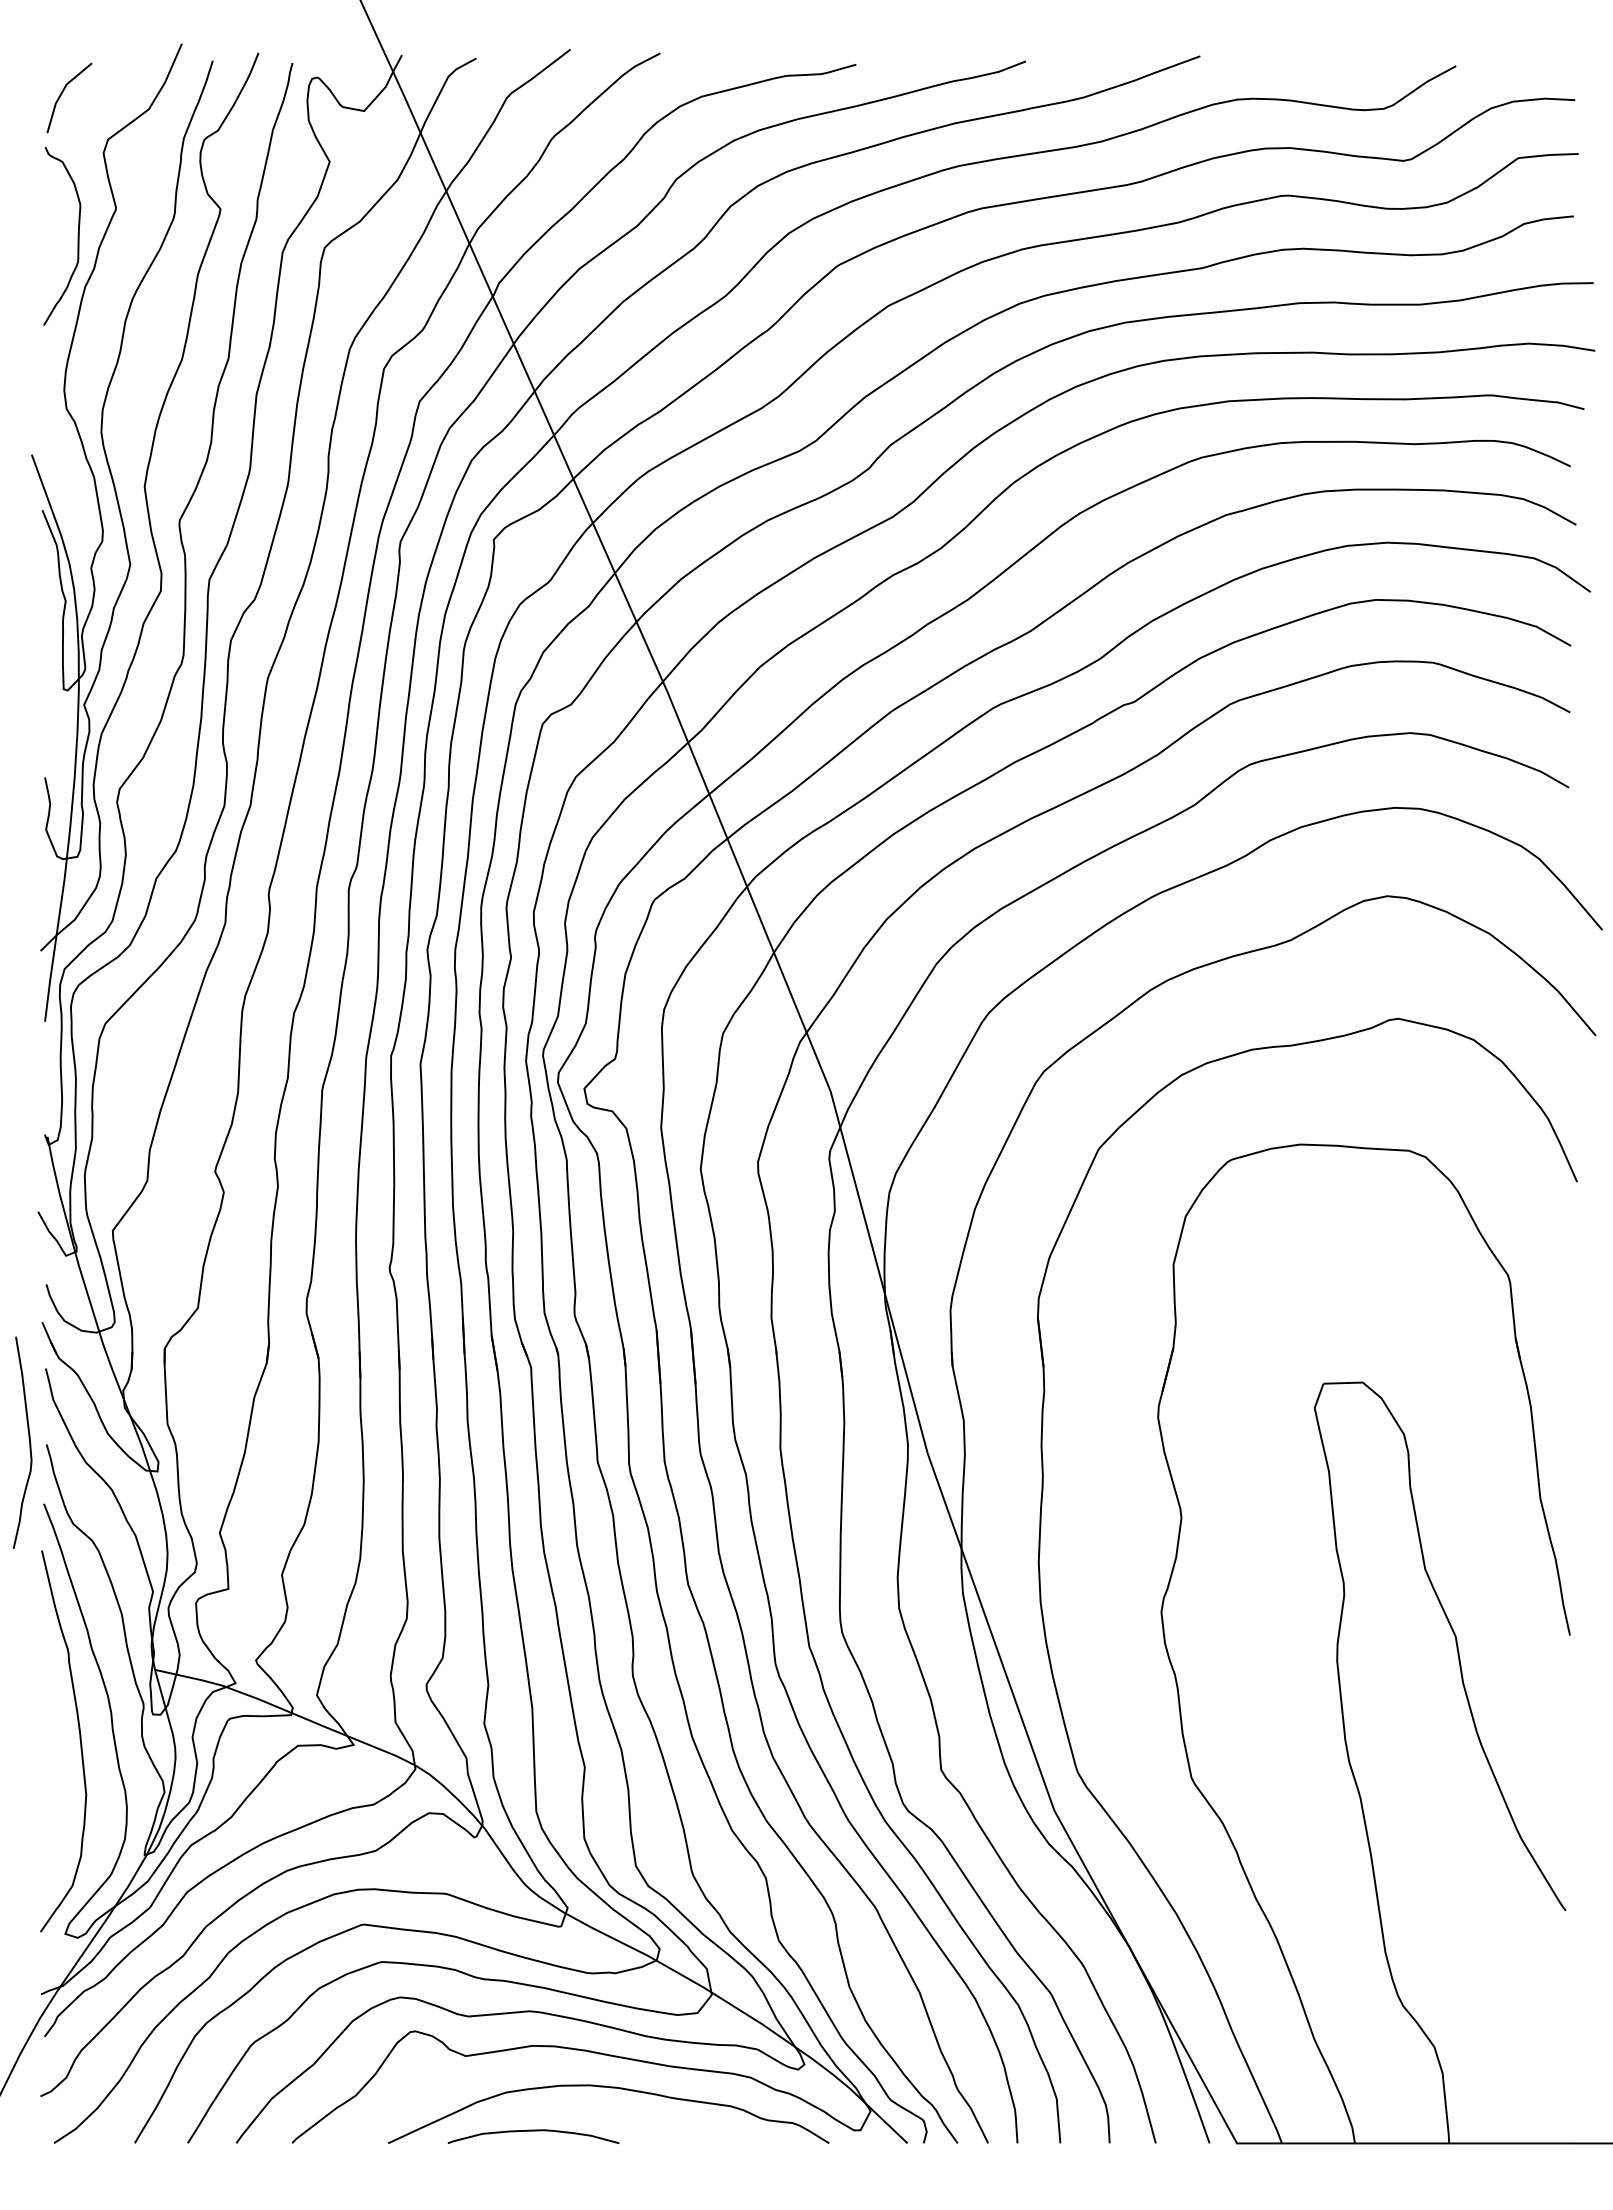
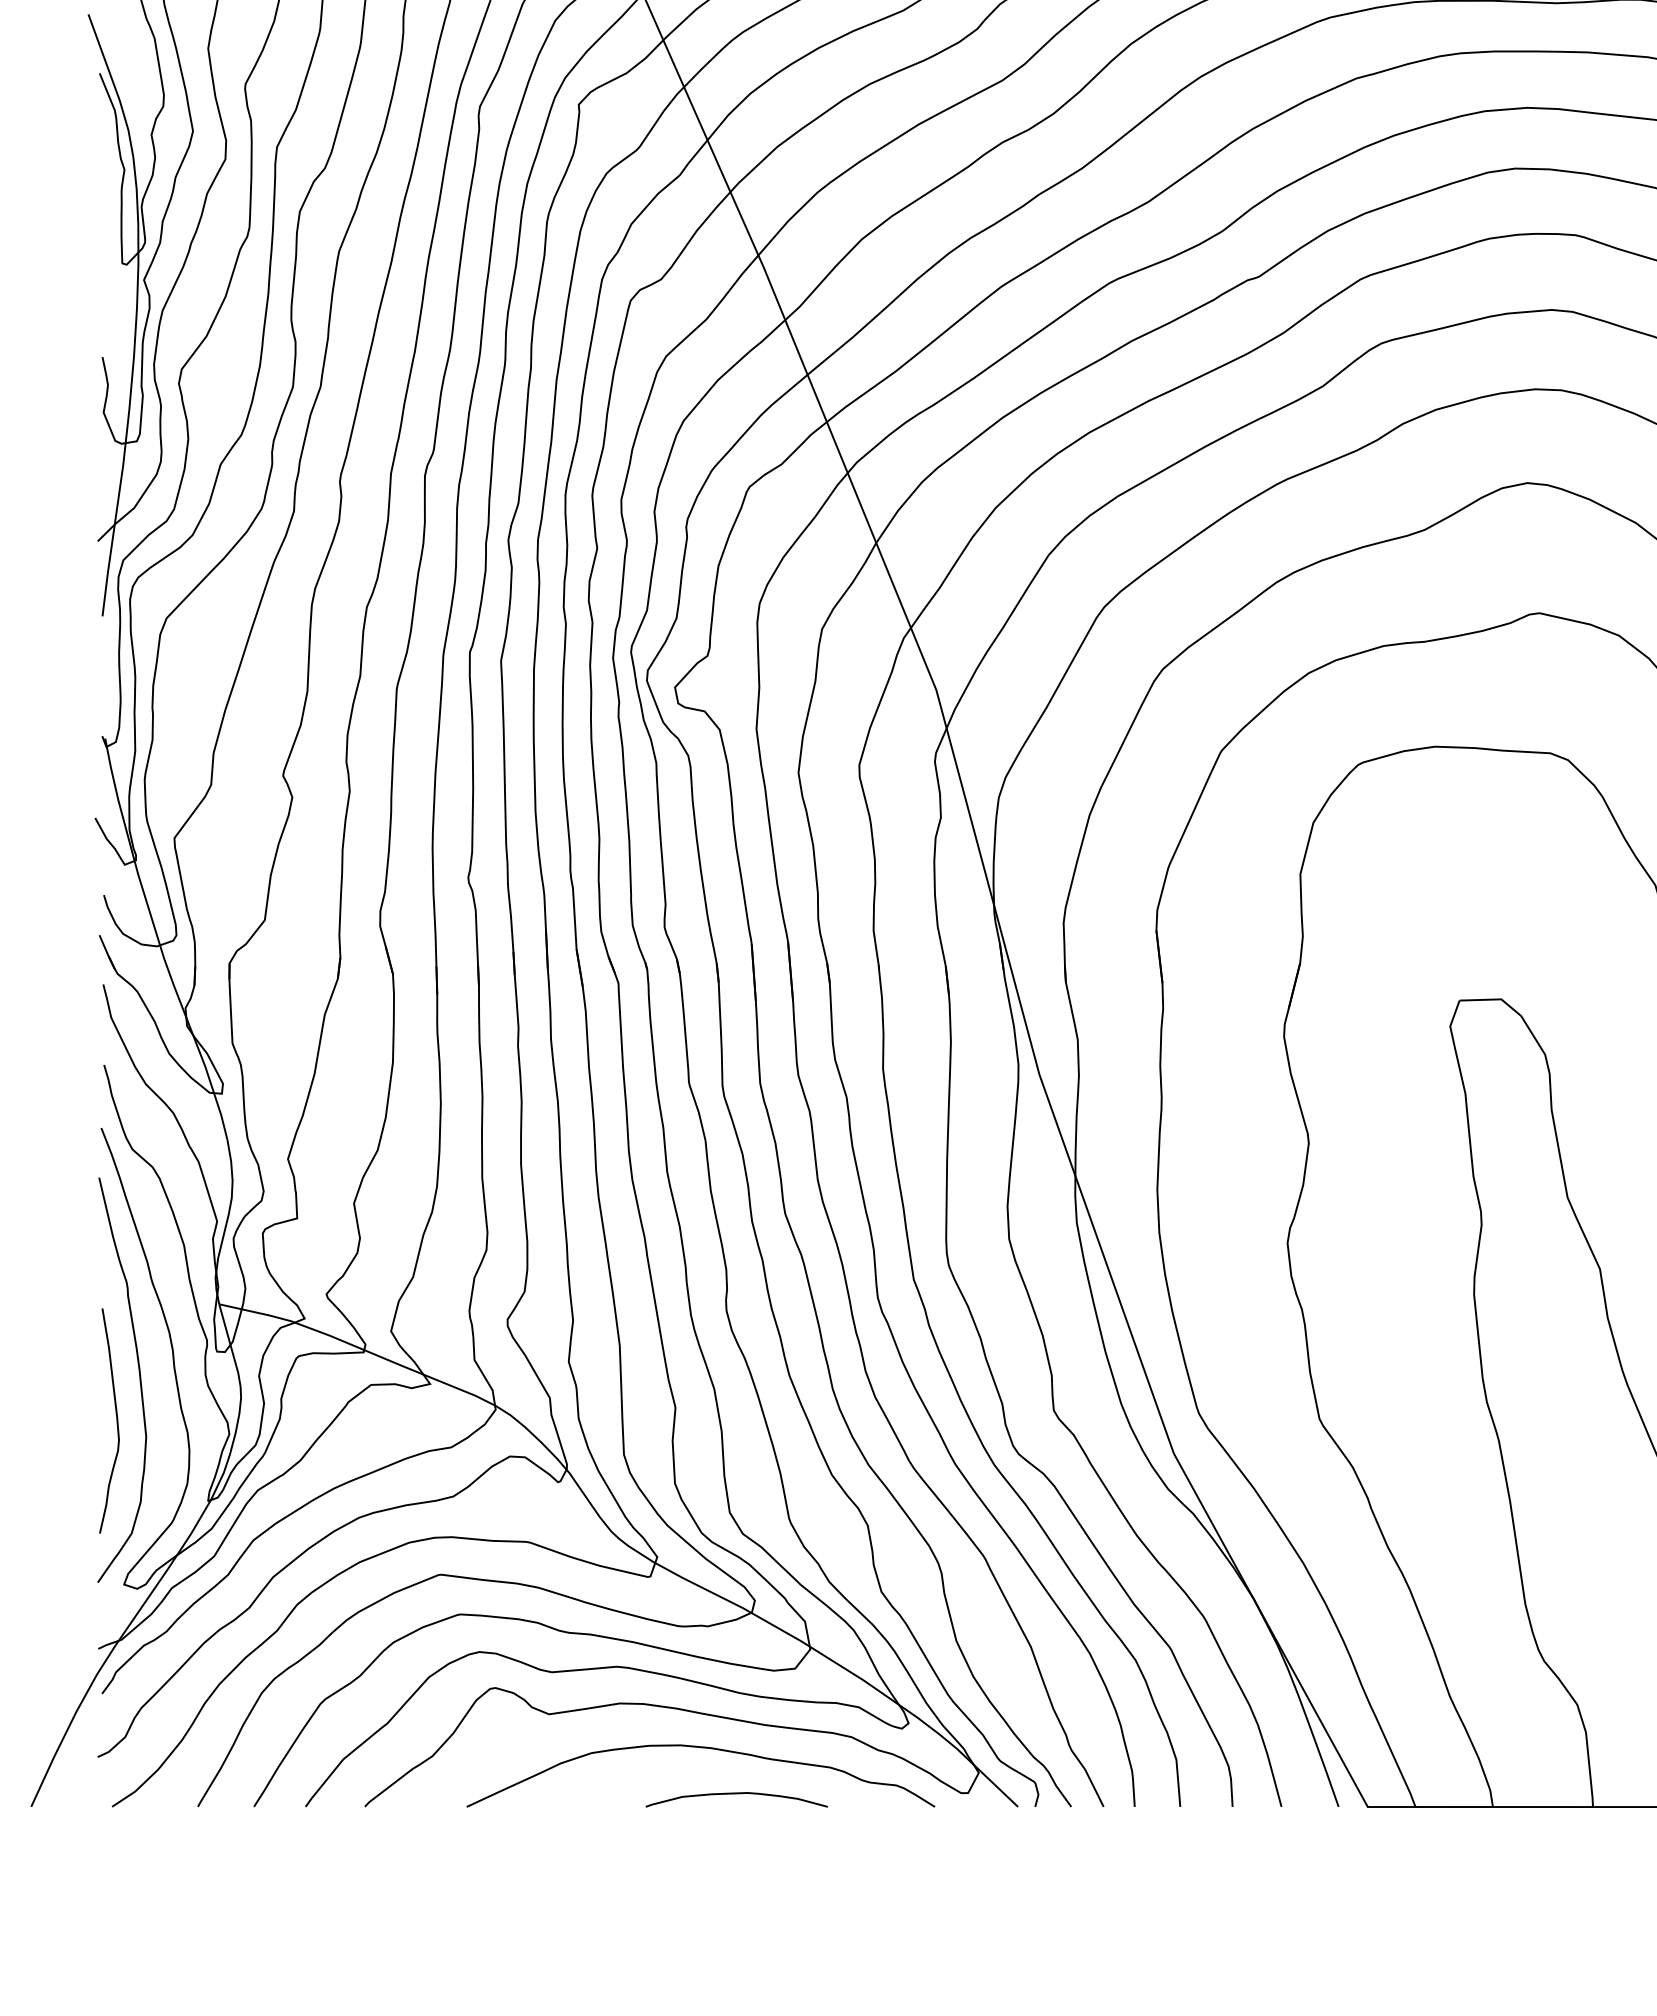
curve: (29, 1442) -> (116, 1420), moved
curve: (533, 2131) -> (736, 1794), moved

